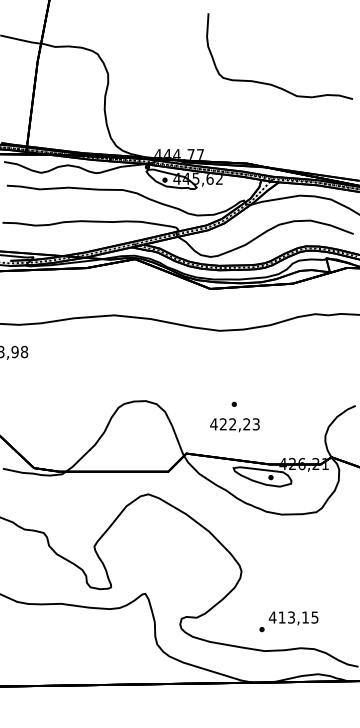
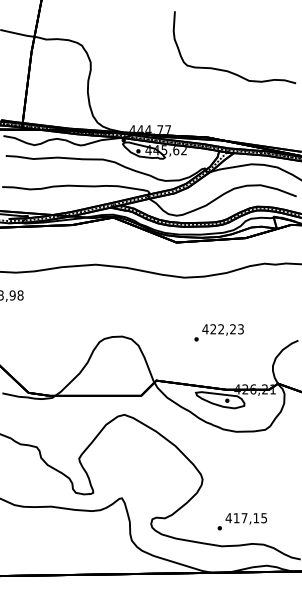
text: (234, 425) -> (222, 330), moved
text: (291, 617) -> (244, 518), 413,15 -> 417,15

